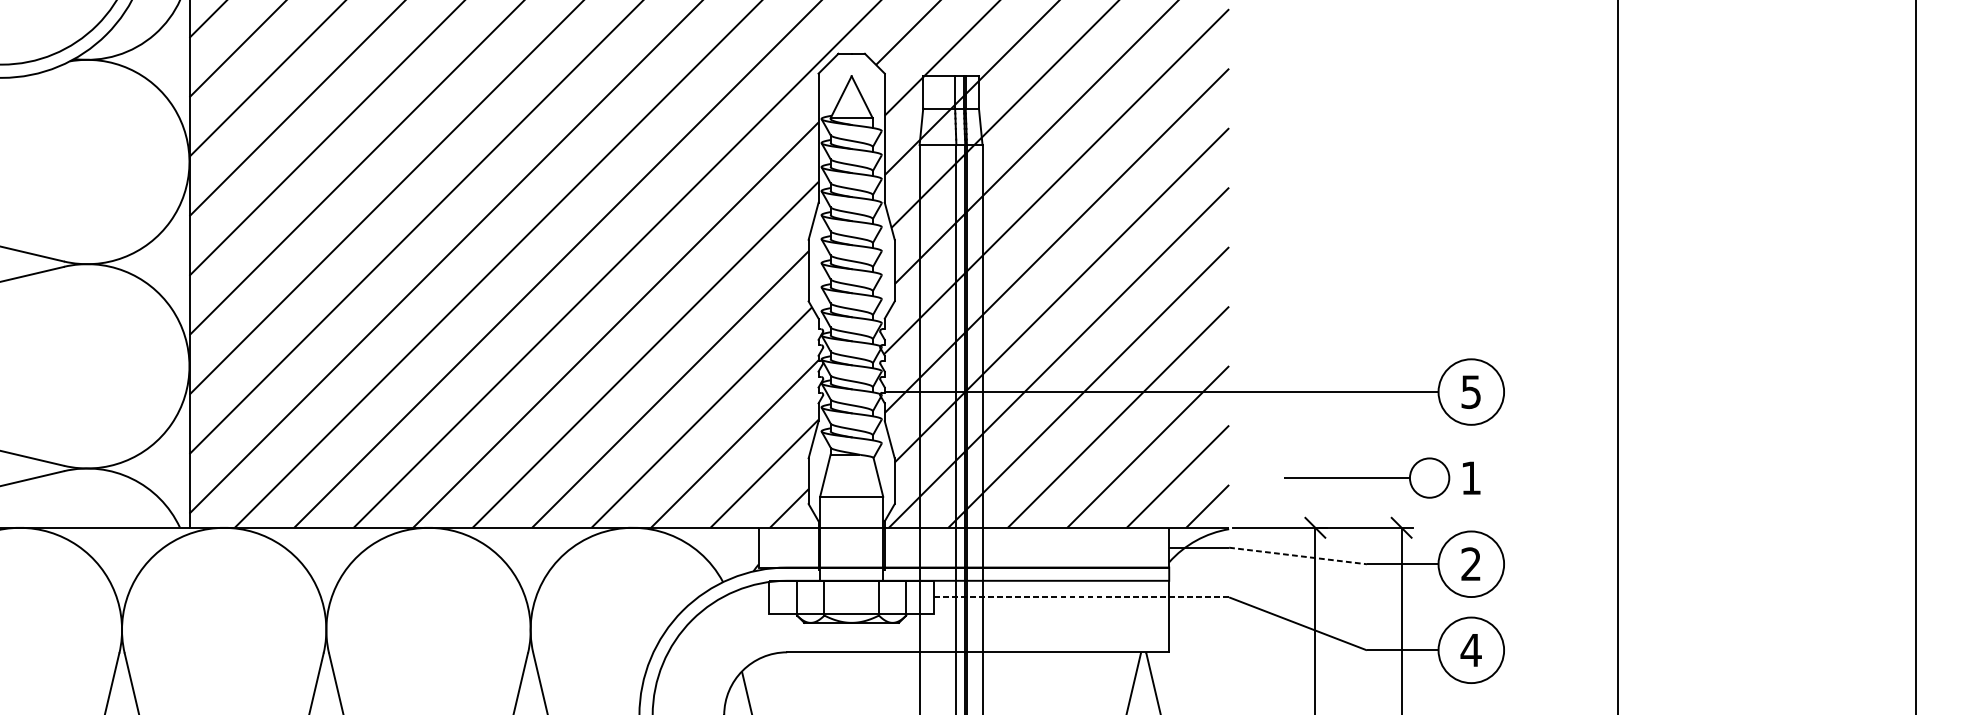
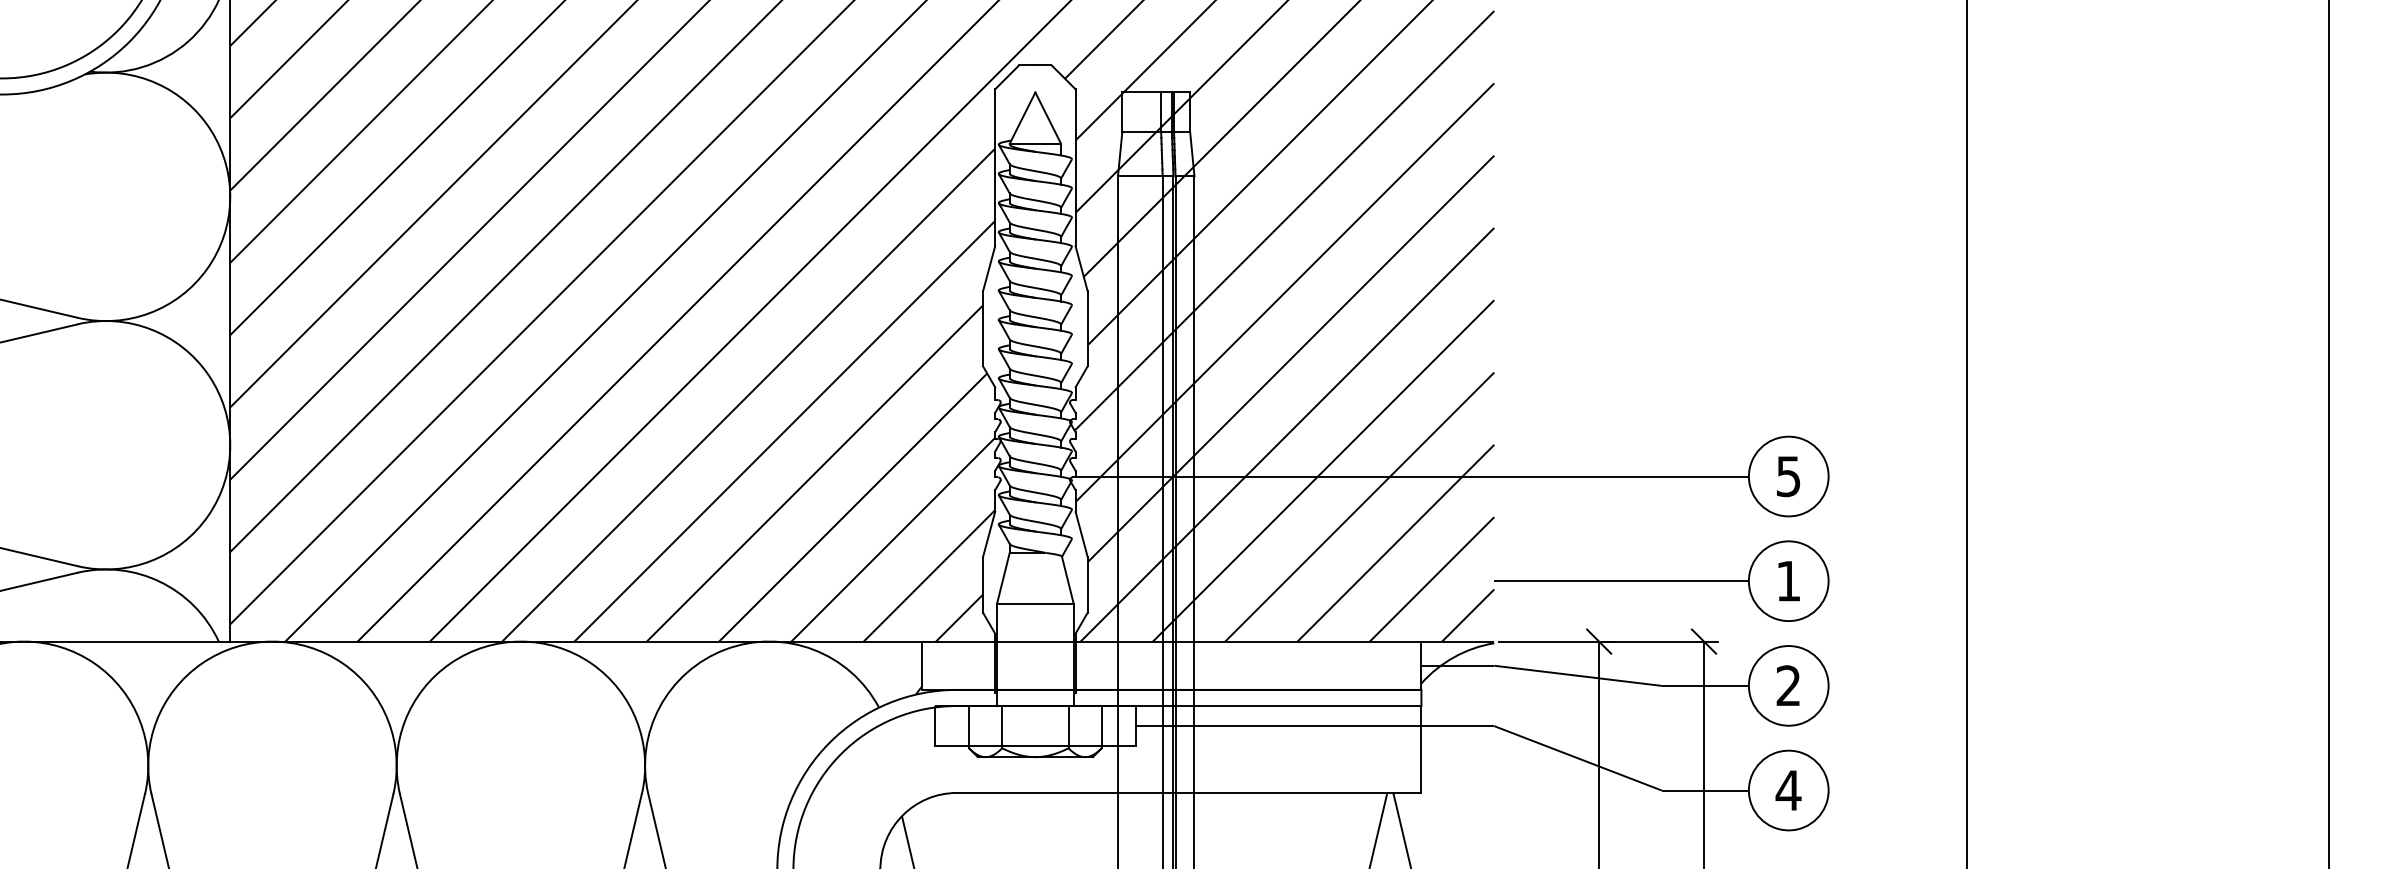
part: (1366, 477) -> (1661, 580), size x1.67
line: (1298, 555) -> (1578, 675), dashed -> solid
line: (1081, 597) -> (1314, 726), dashed -> solid

